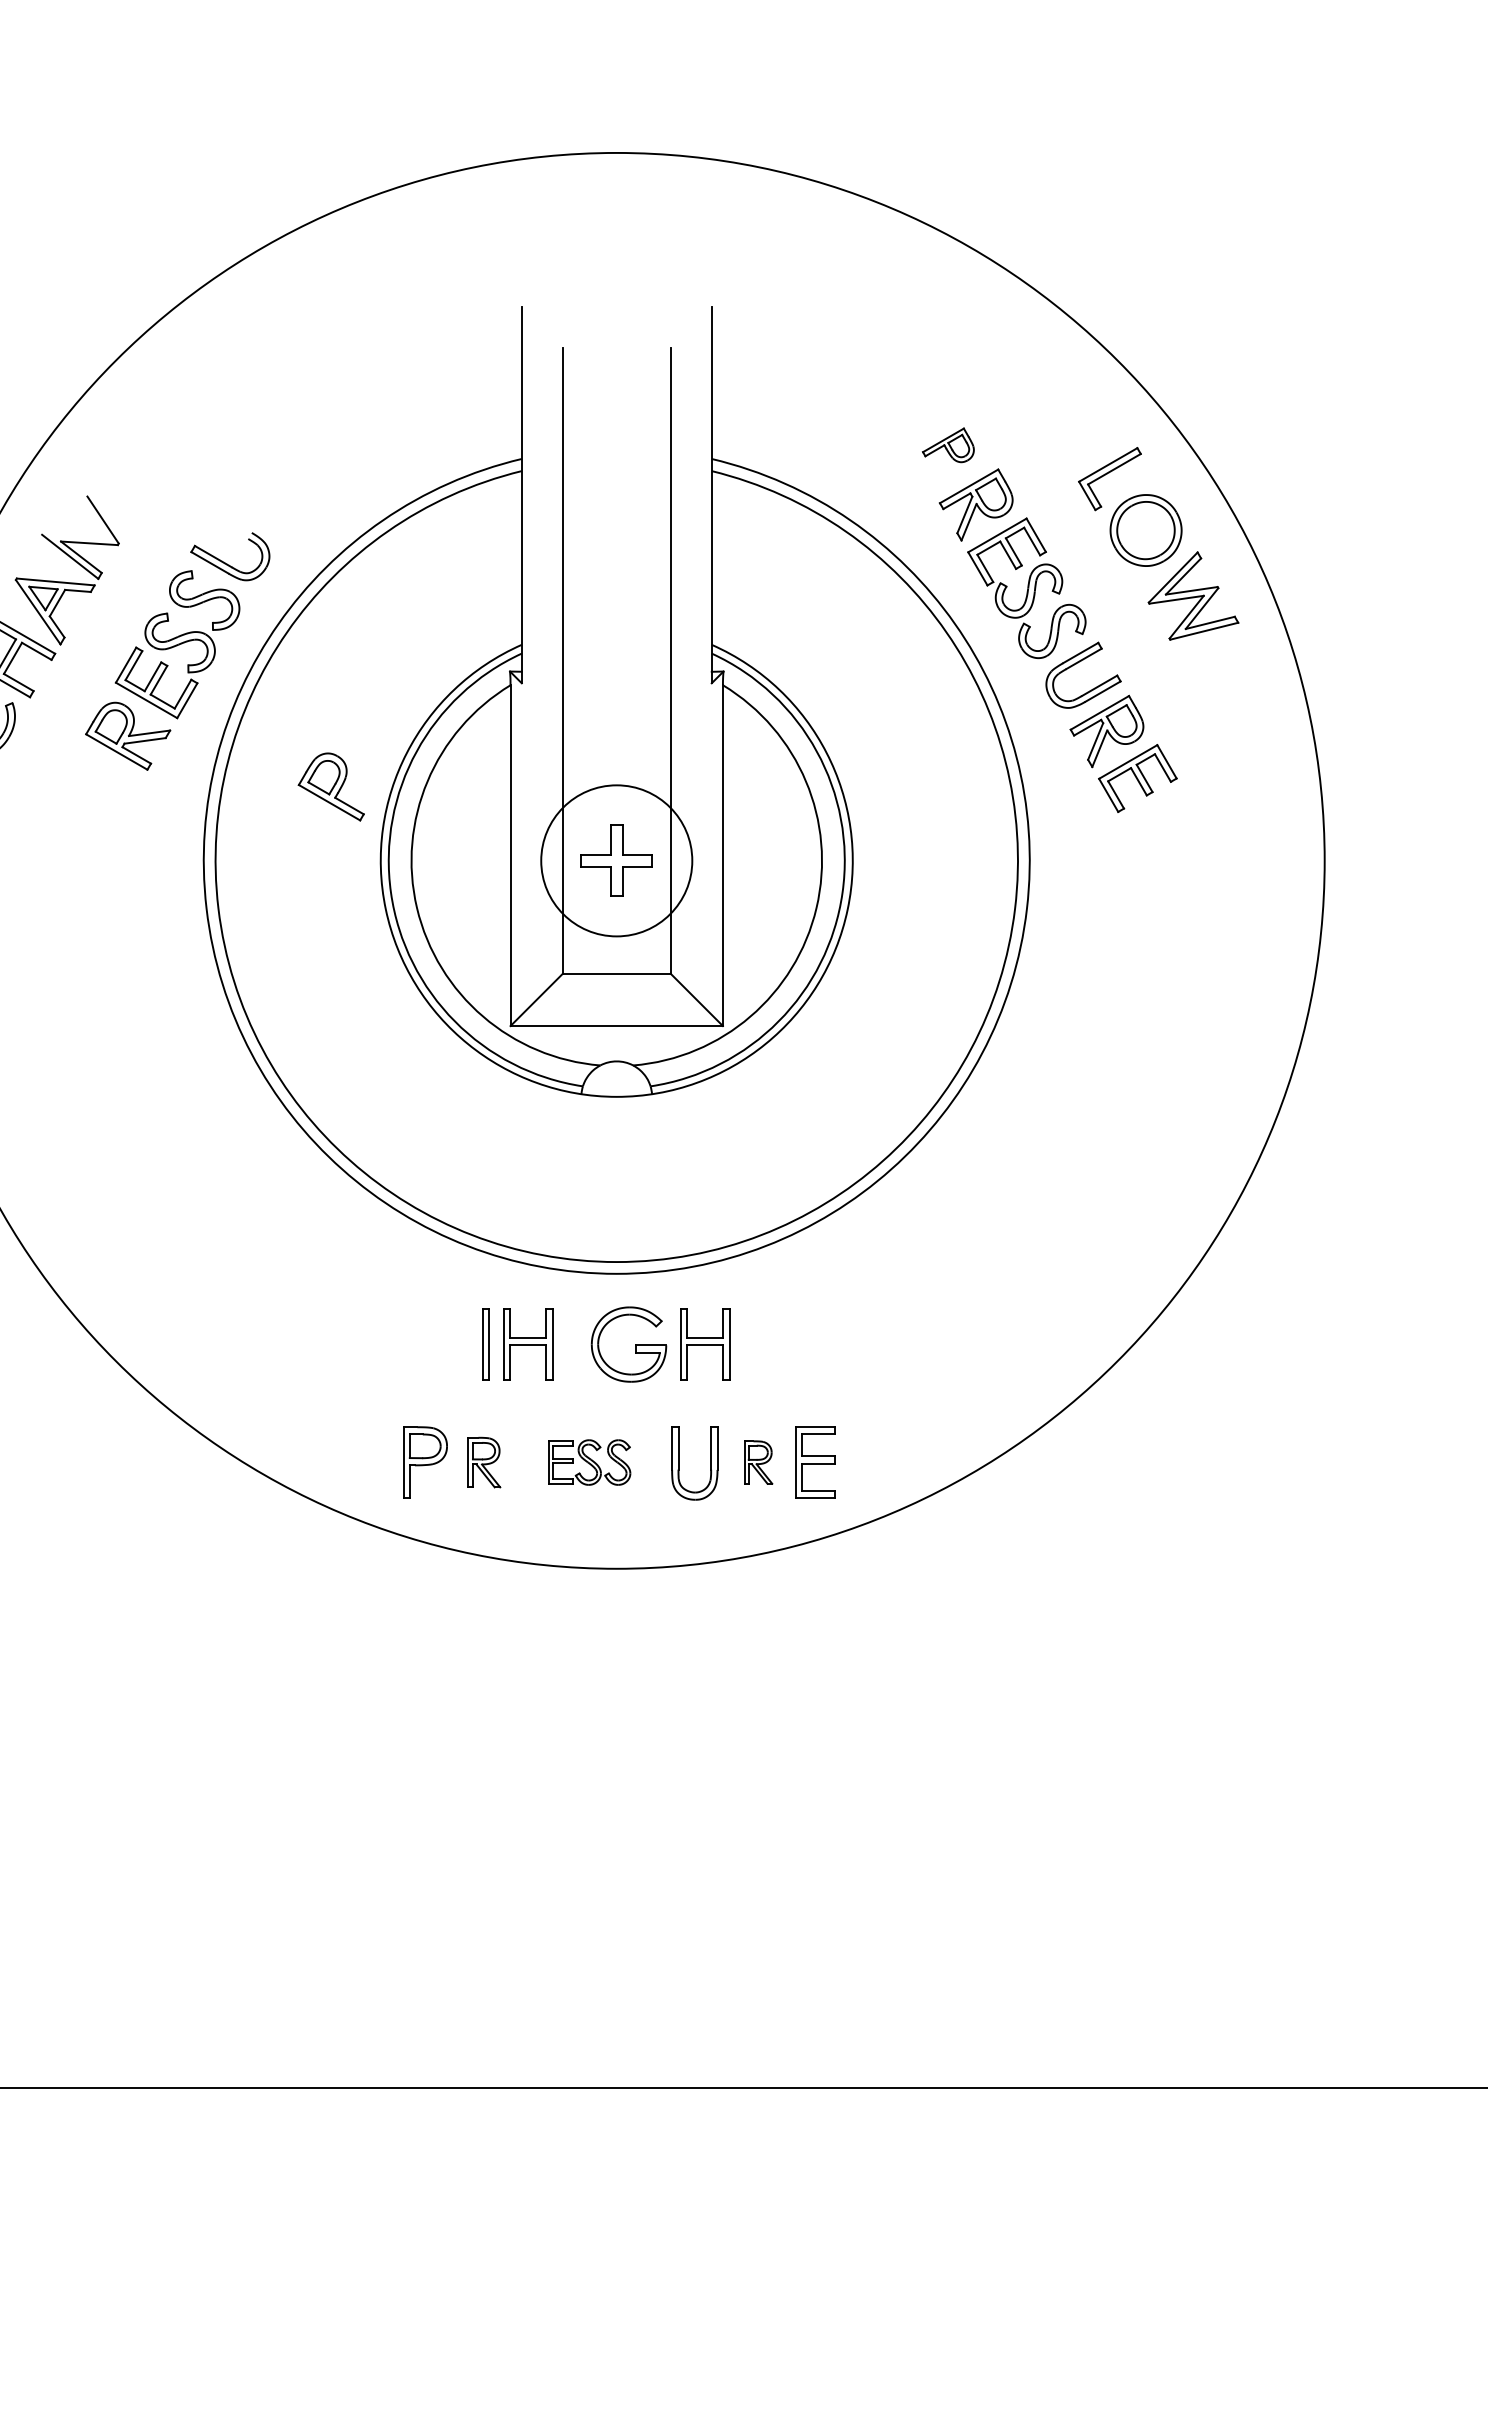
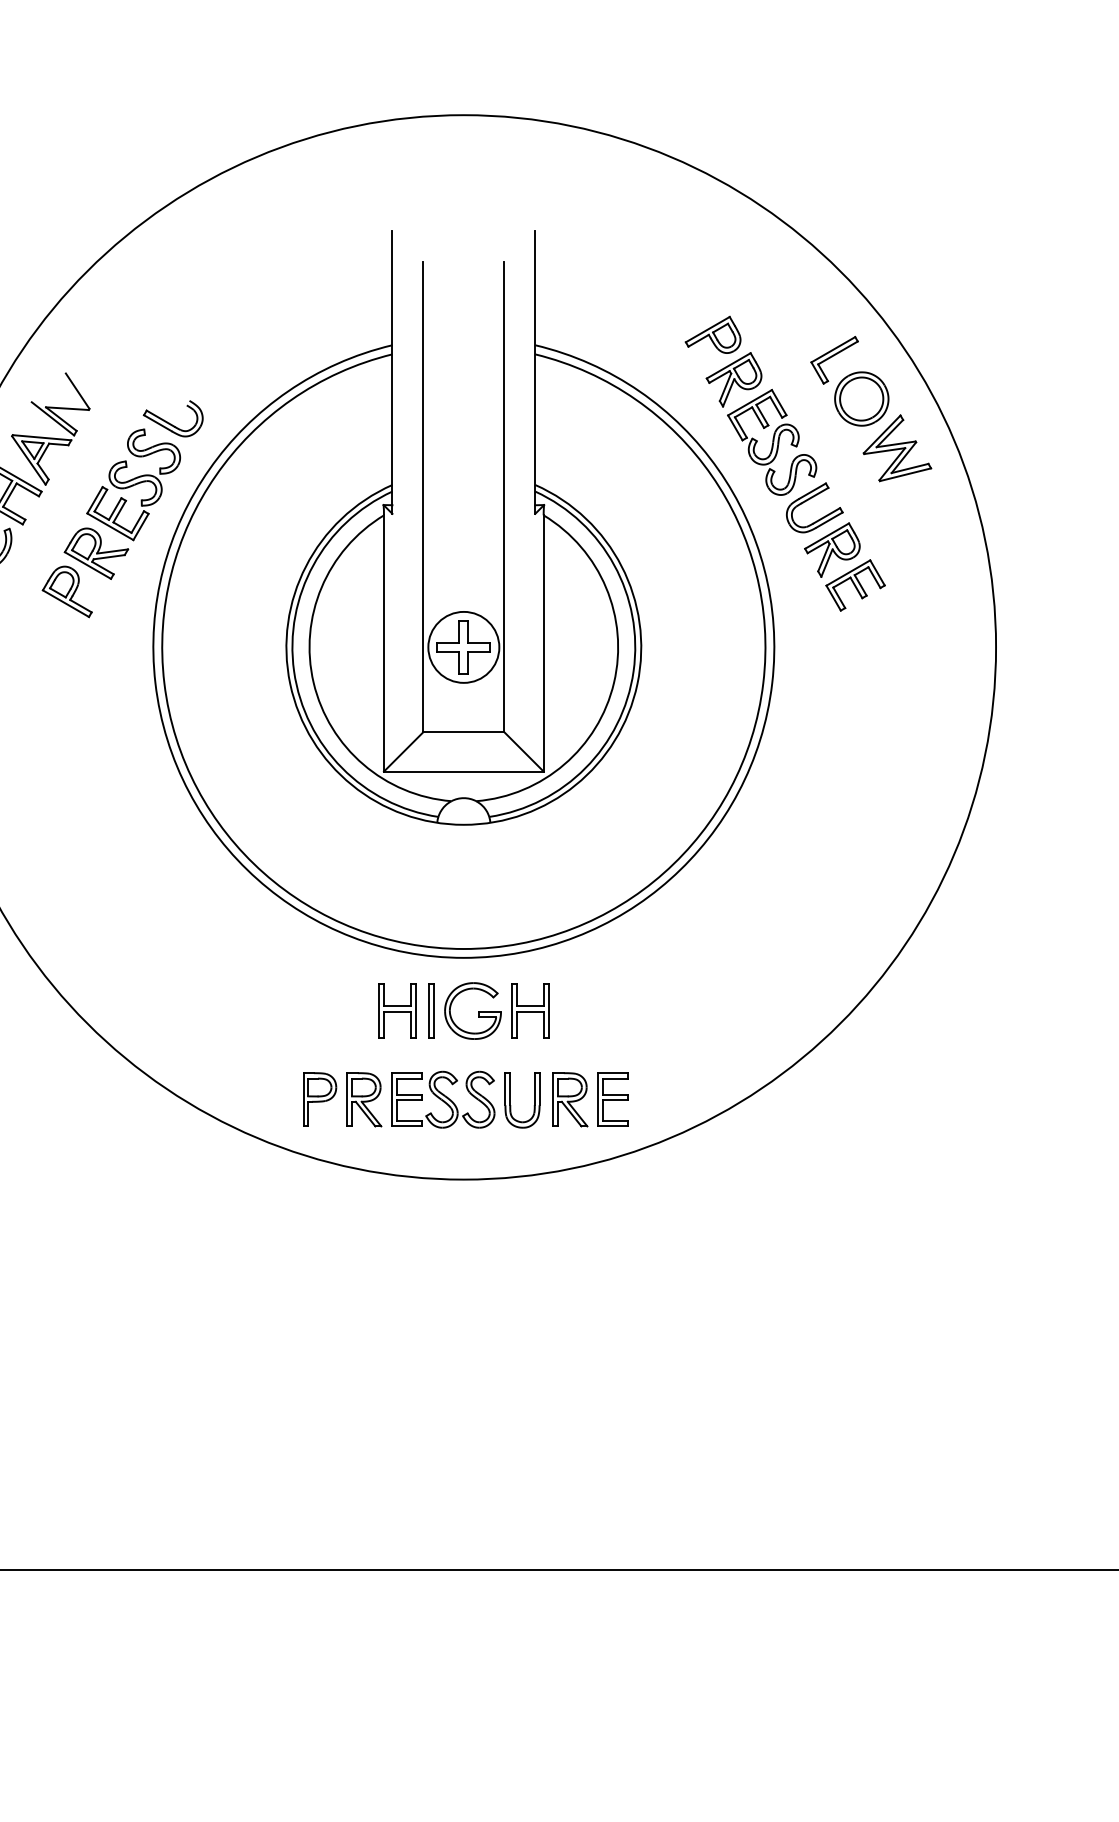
part: (948, 445) -> (713, 335), size x1.43
part: (330, 786) -> (66, 591), moved
circle: (616, 860) -> (463, 647), size x0.62
part: (485, 1344) -> (431, 1010), moved
part: (484, 1462) -> (364, 1099), size x1.43
part: (589, 1462) -> (443, 1099), size x1.67
part: (758, 1462) -> (570, 1099), size x1.67

